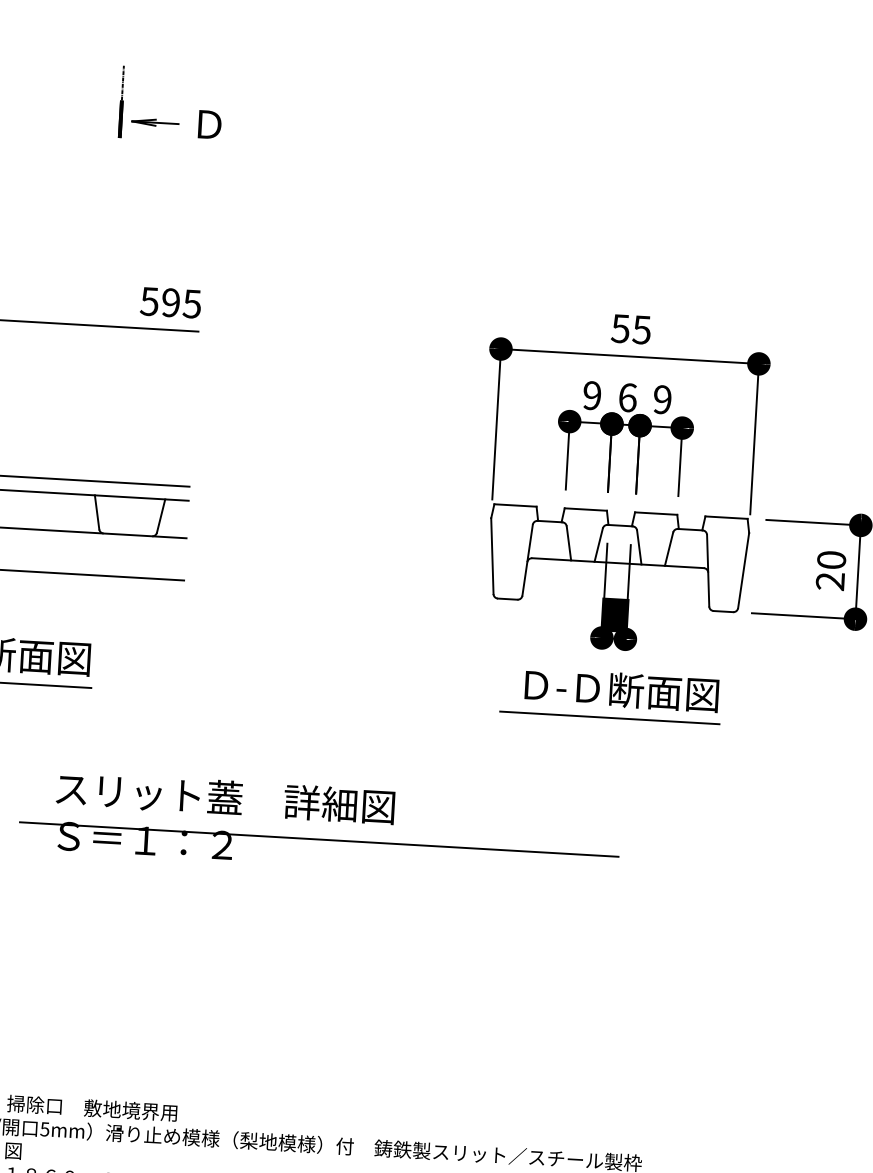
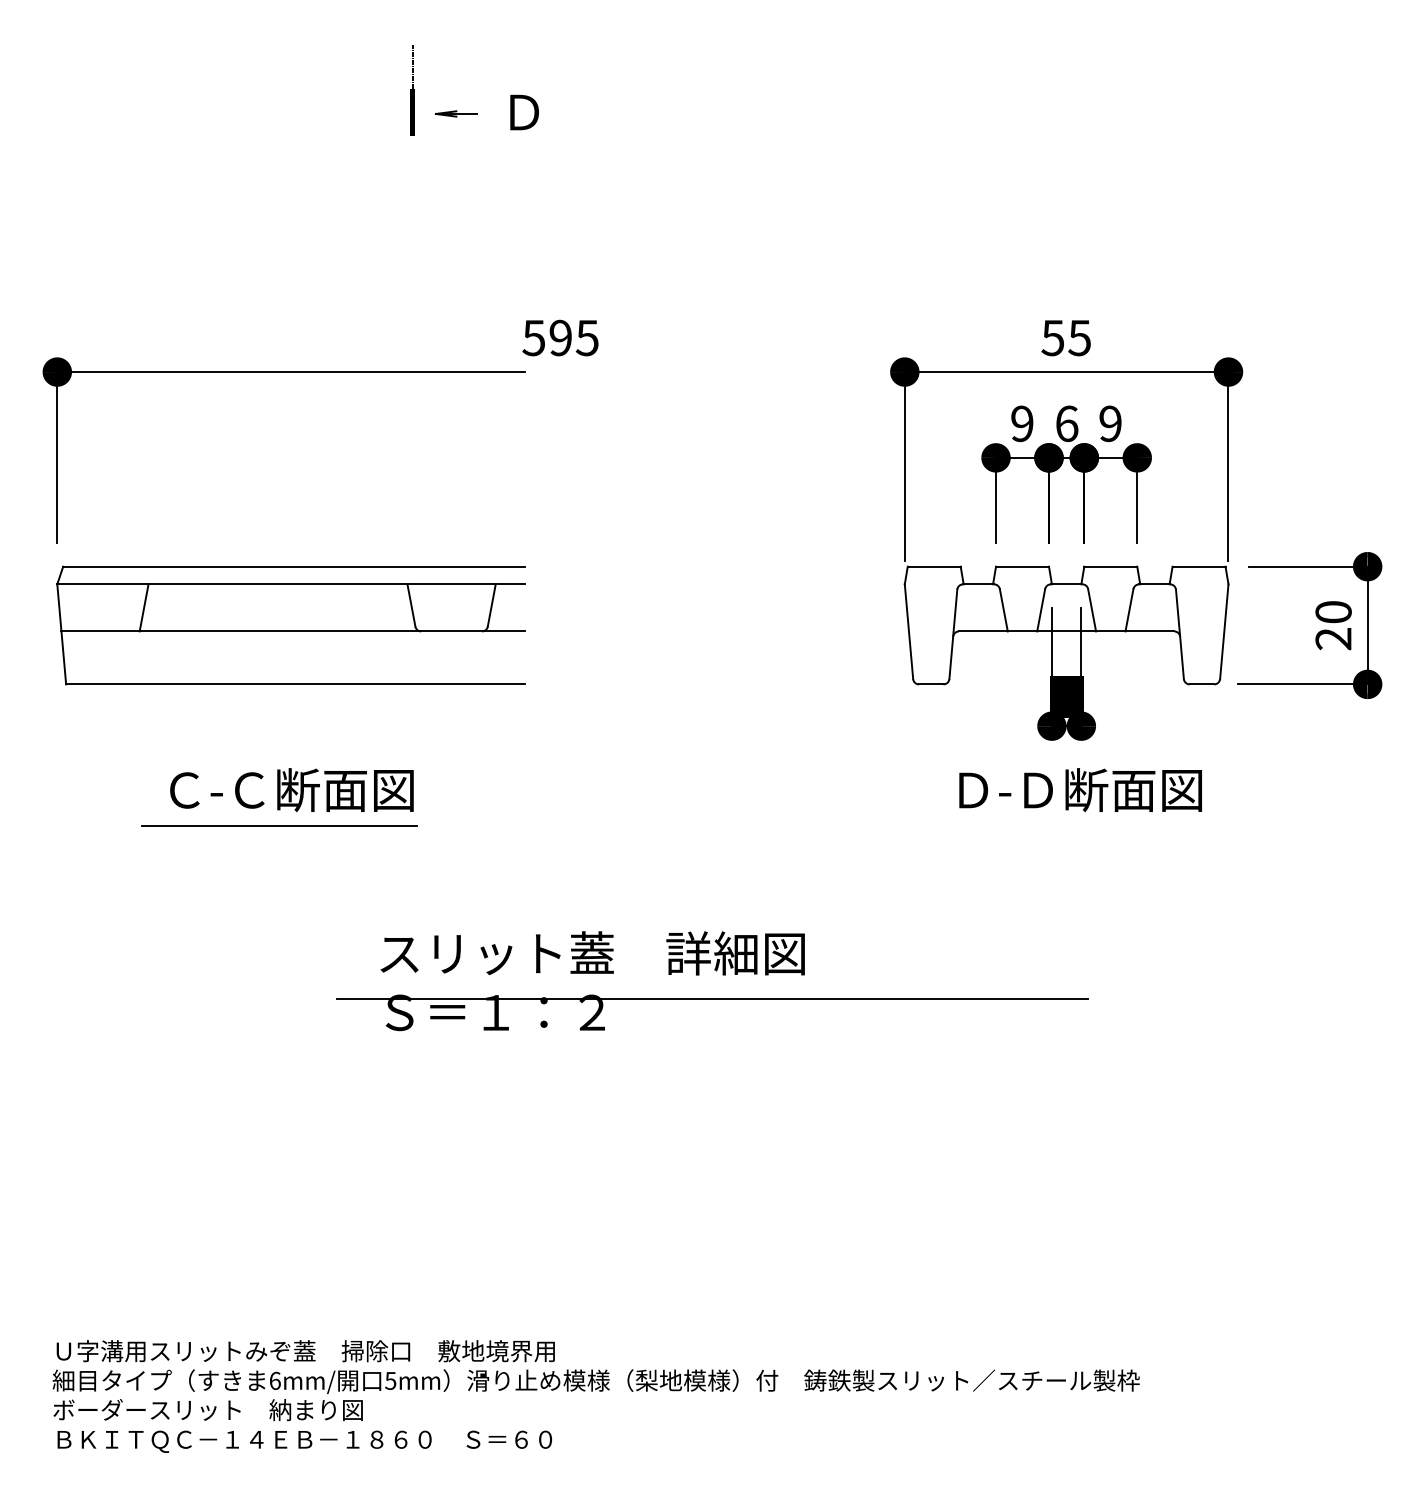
part: (154, 122) -> (455, 113), size x0.7
text: (170, 302) -> (560, 337), moved
line: (609, 717) -> (1067, 825), removed

